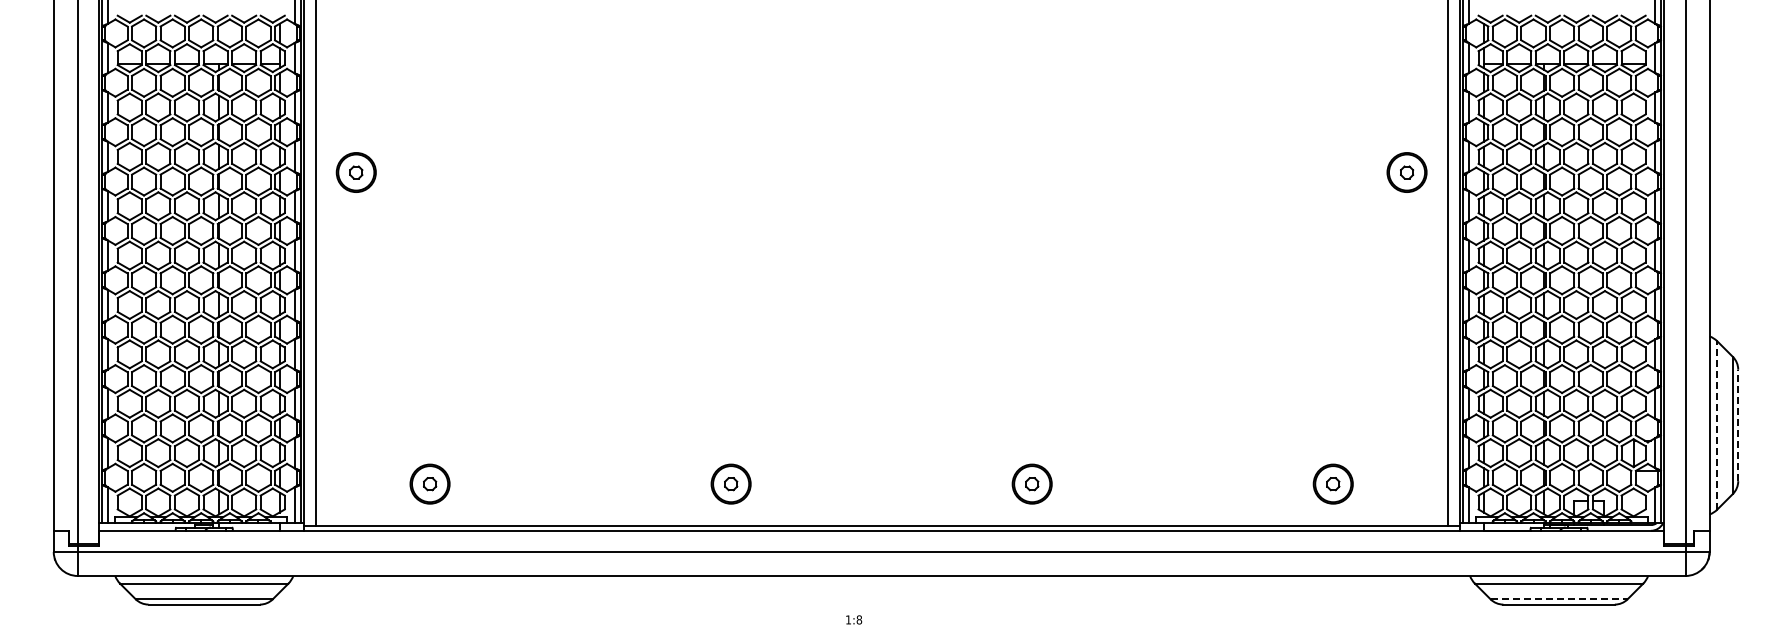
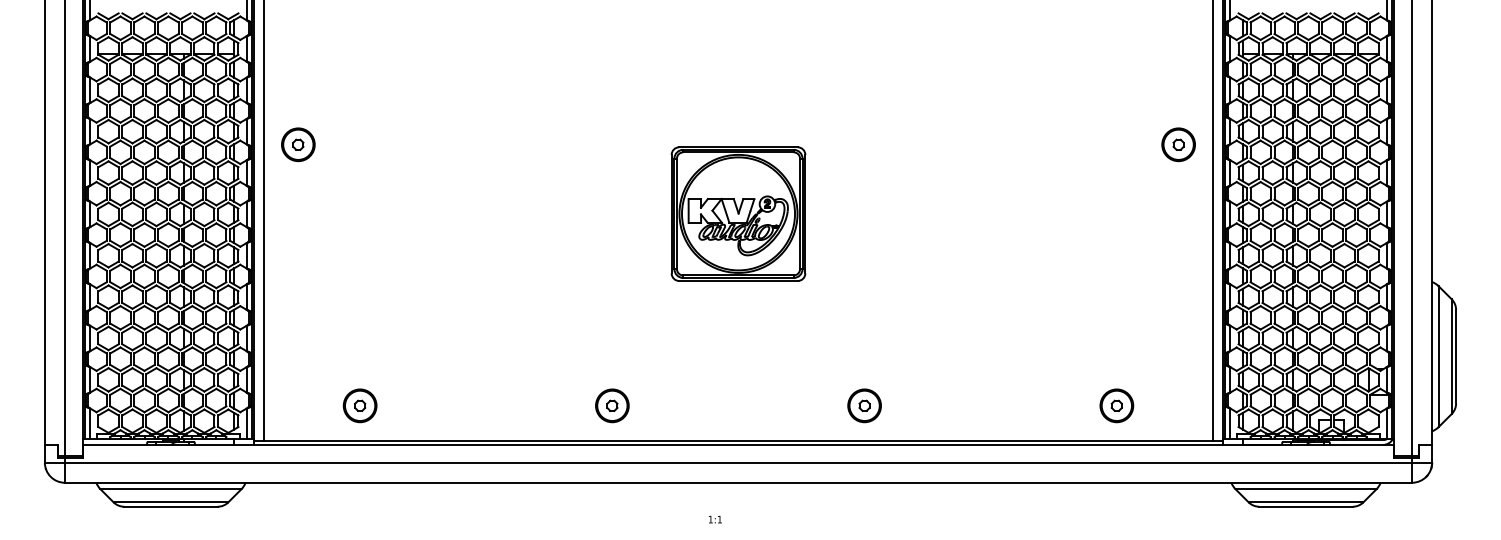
part: (881, 254) -> (738, 213), added
line: (1717, 424) -> (1438, 355), dashed -> solid
line: (1738, 425) -> (1456, 356), dashed -> solid
line: (1559, 599) -> (1306, 502), dashed -> solid
text: (859, 619) -> (719, 519), 1:8 -> 1:1

